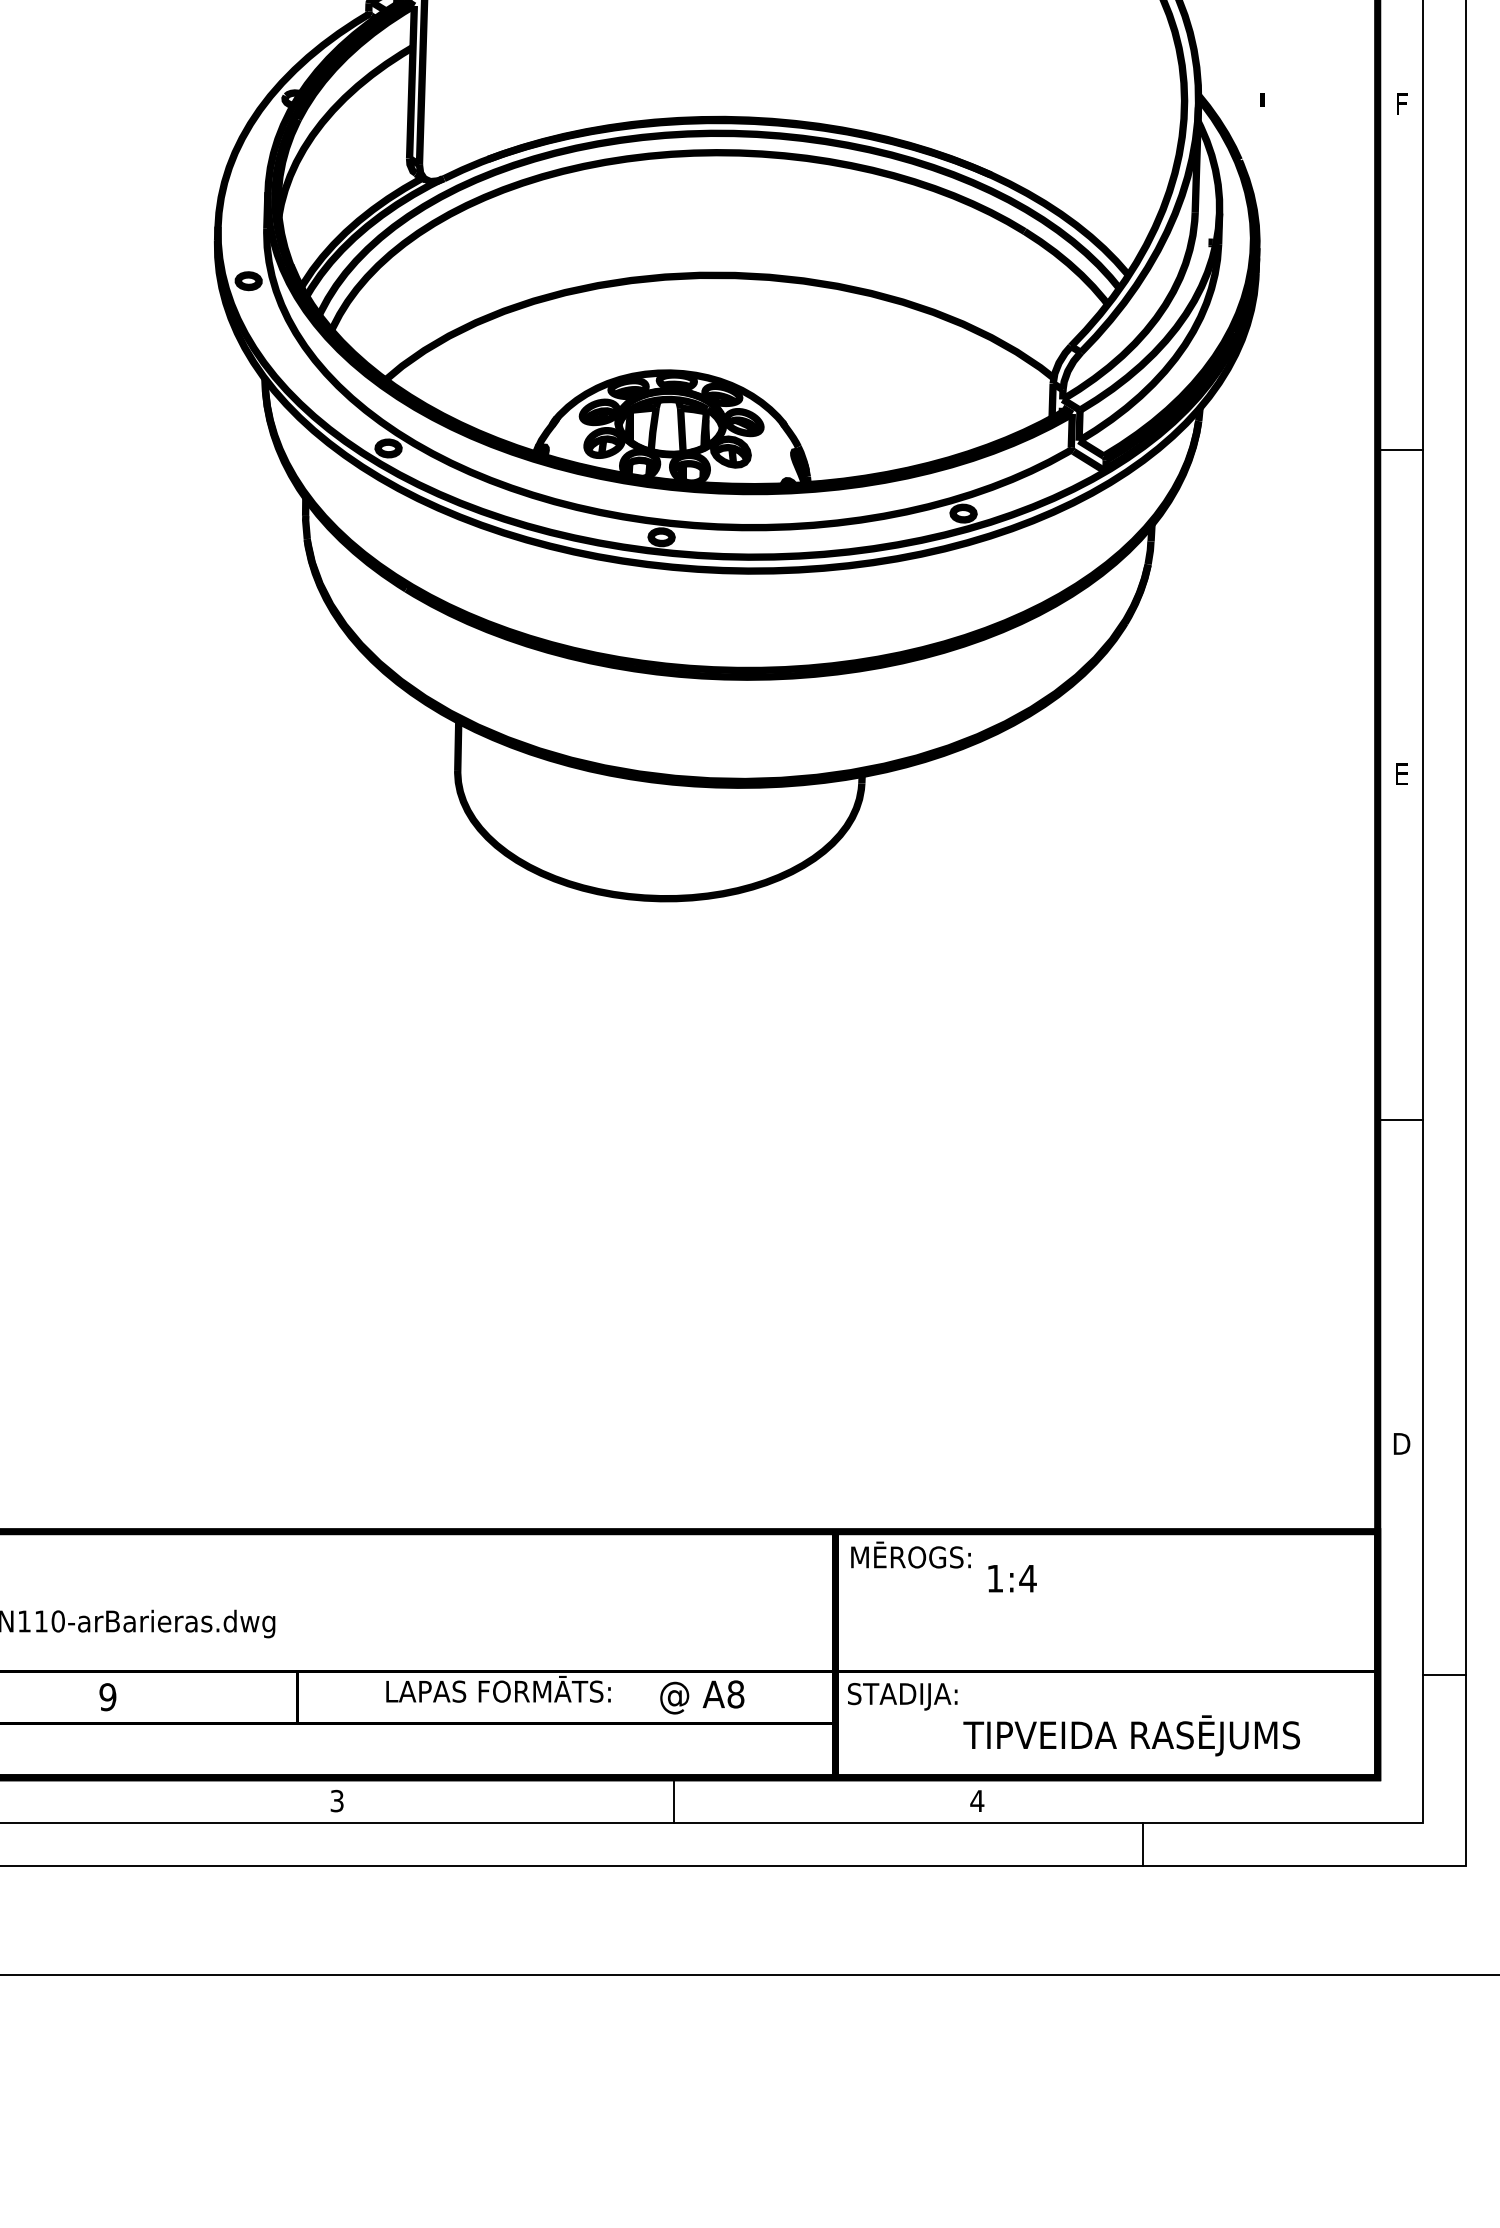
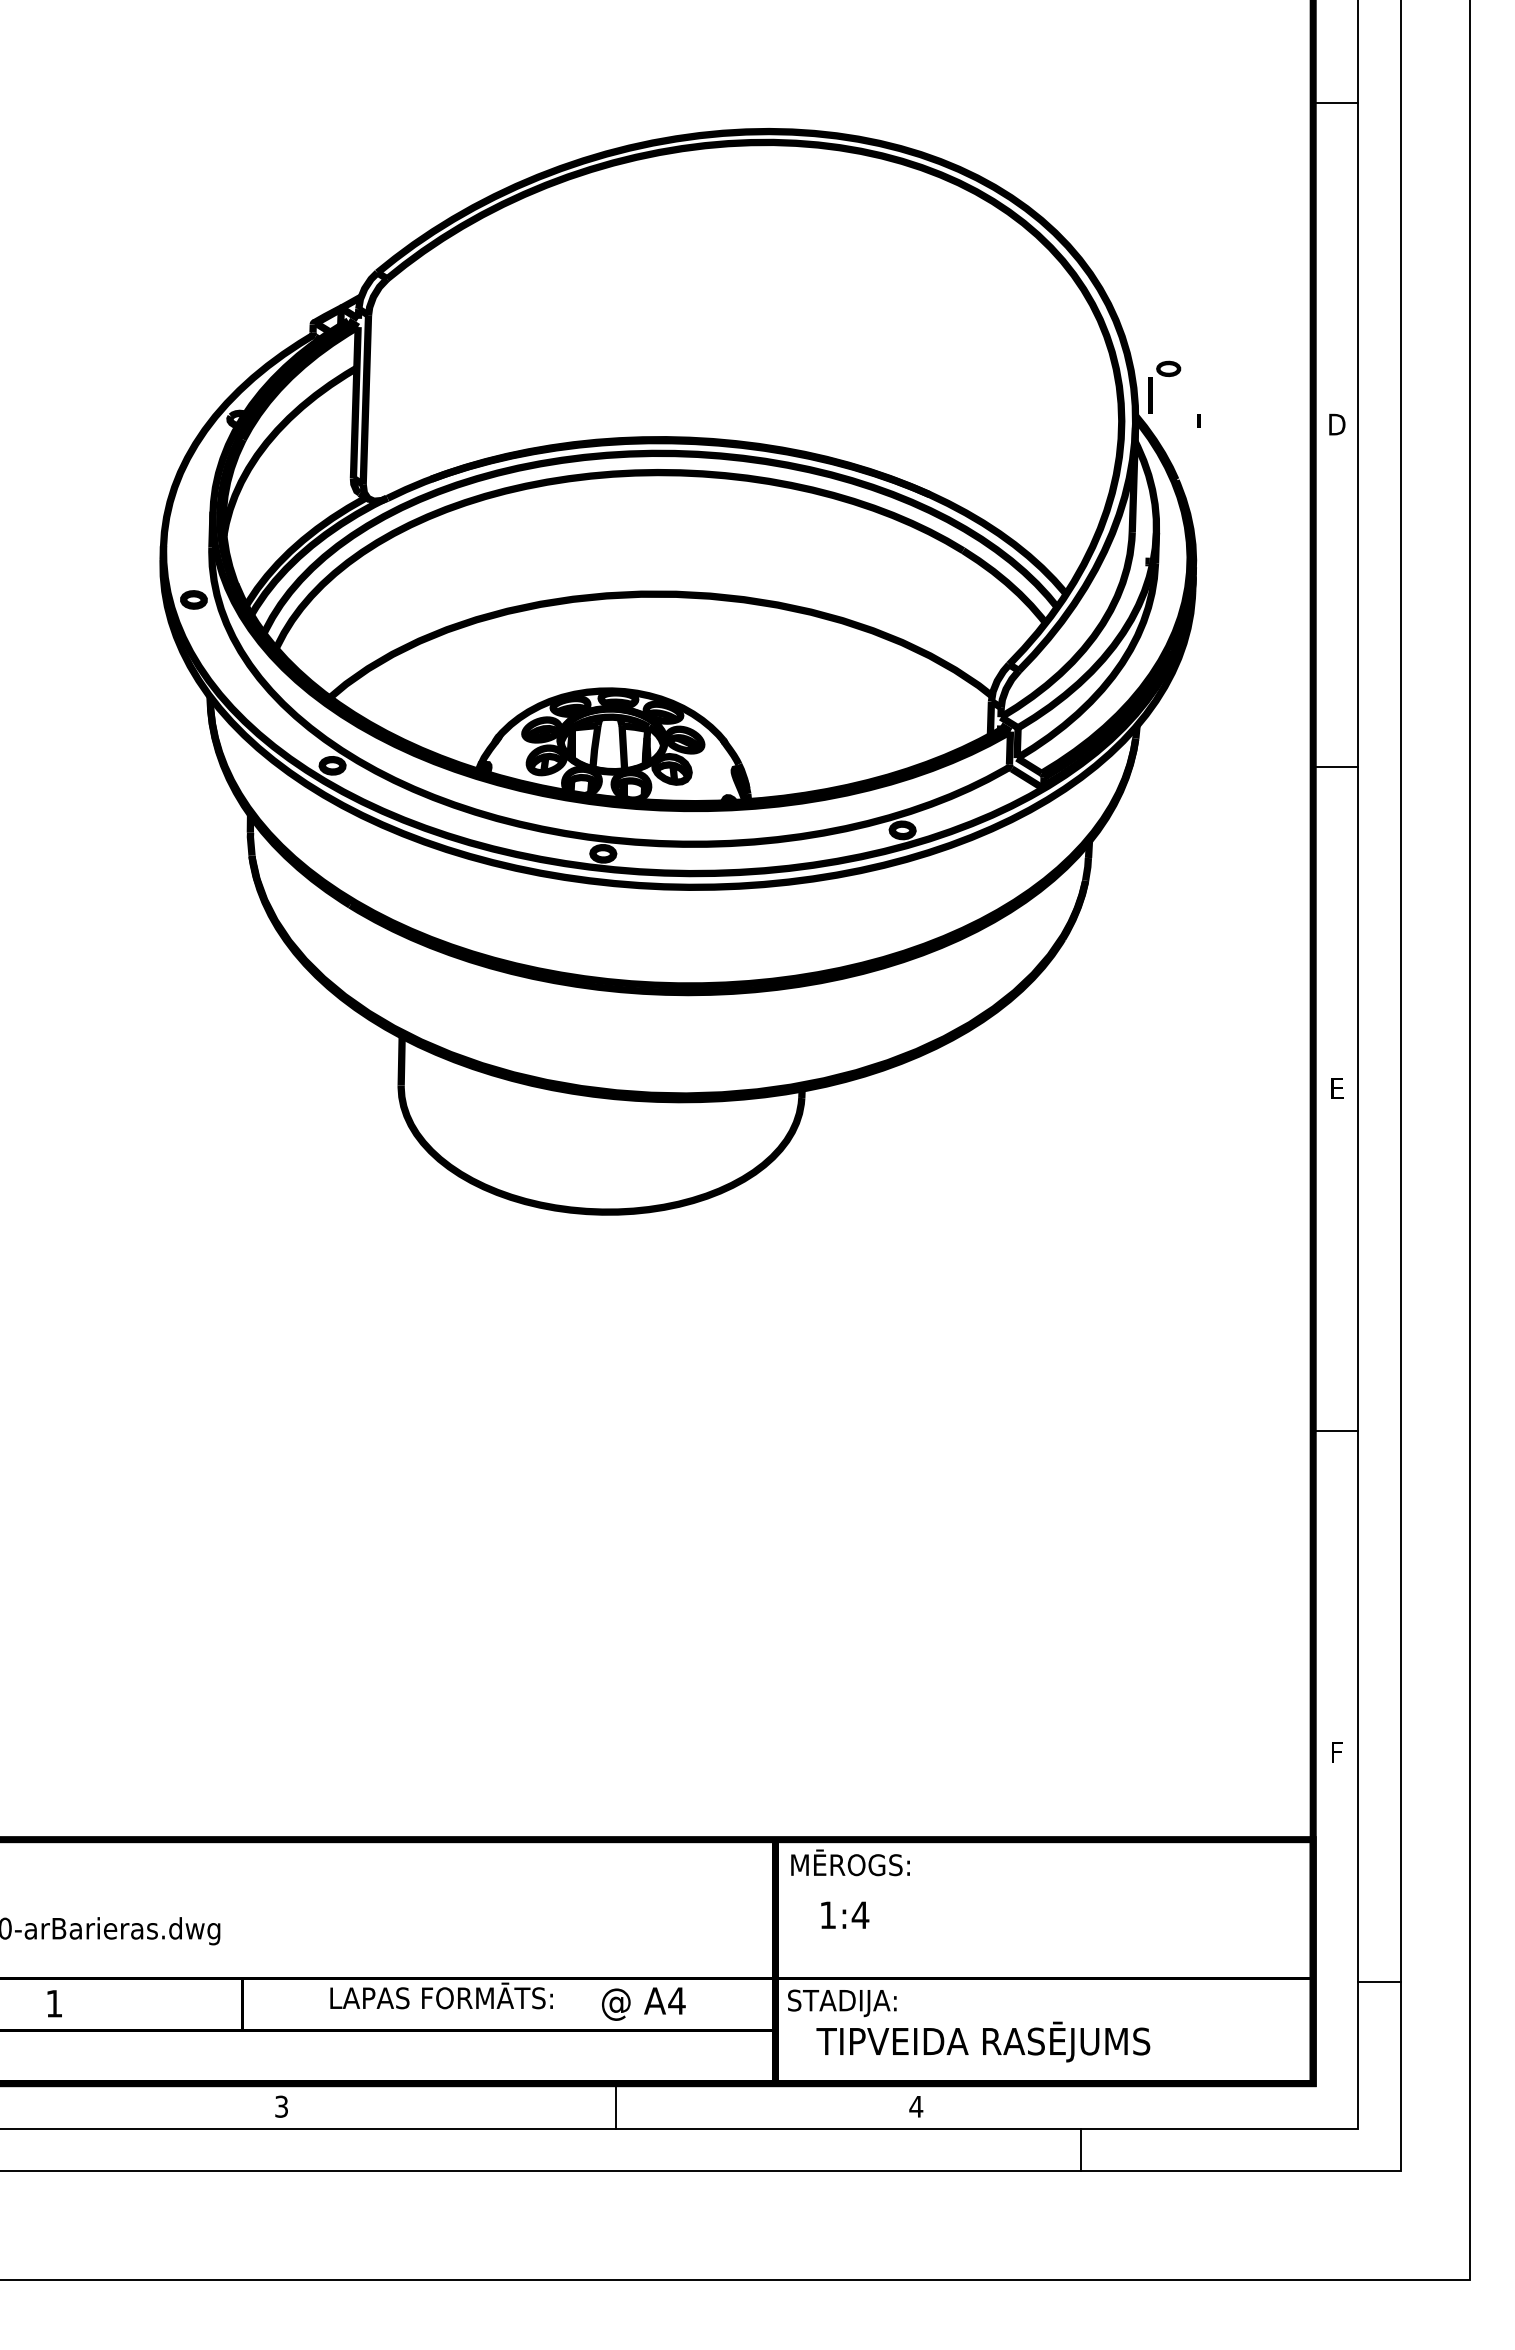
part: (1227, 55) -> (1164, 376), added
text: (1402, 104) -> (1337, 424), F -> D
text: (1402, 1443) -> (1337, 1752), D -> F
text: (1012, 1577) -> (845, 1914), moved
text: (735, 1693) -> (676, 2000), A8 -> A4
text: (108, 1696) -> (54, 2003), 9 -> 1
text: (1131, 1735) -> (983, 2041), moved

